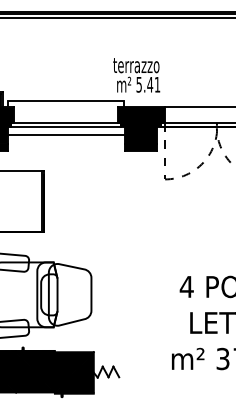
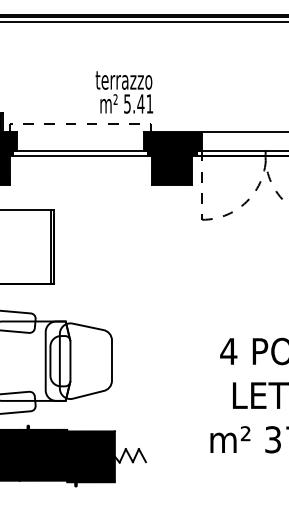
text: (136, 75) -> (124, 92), moved
line: (65, 101) -> (80, 124), solid -> dashed
line: (65, 135) -> (80, 165), removed

